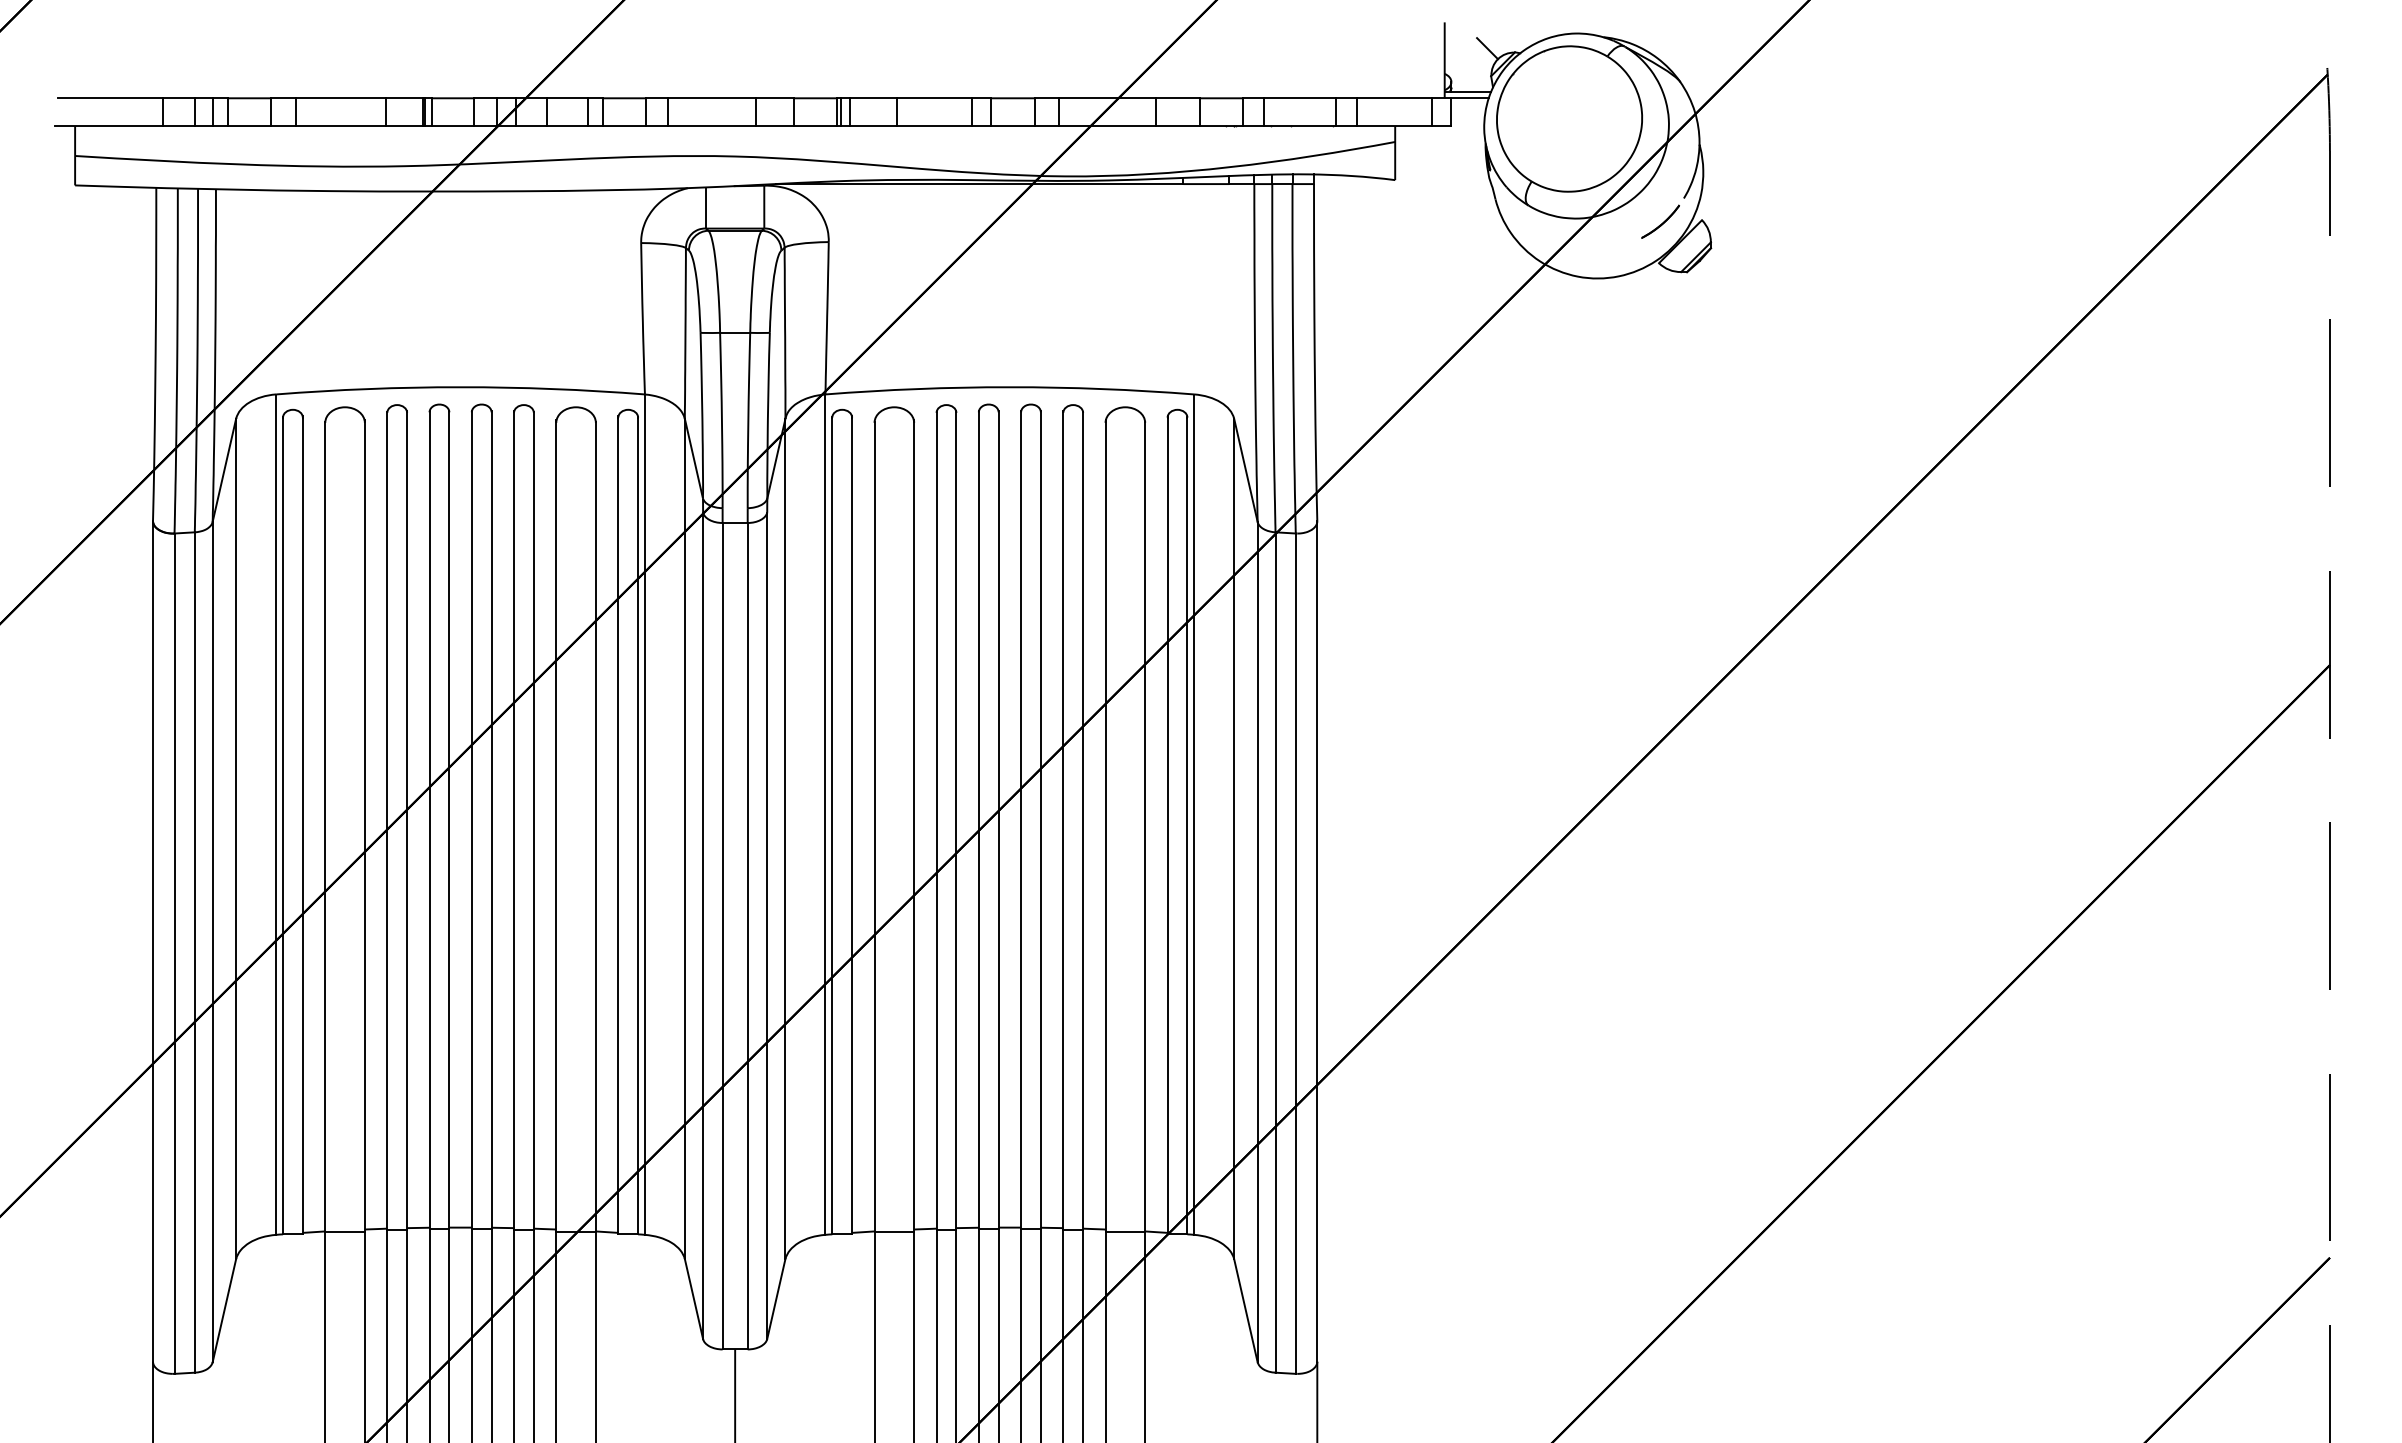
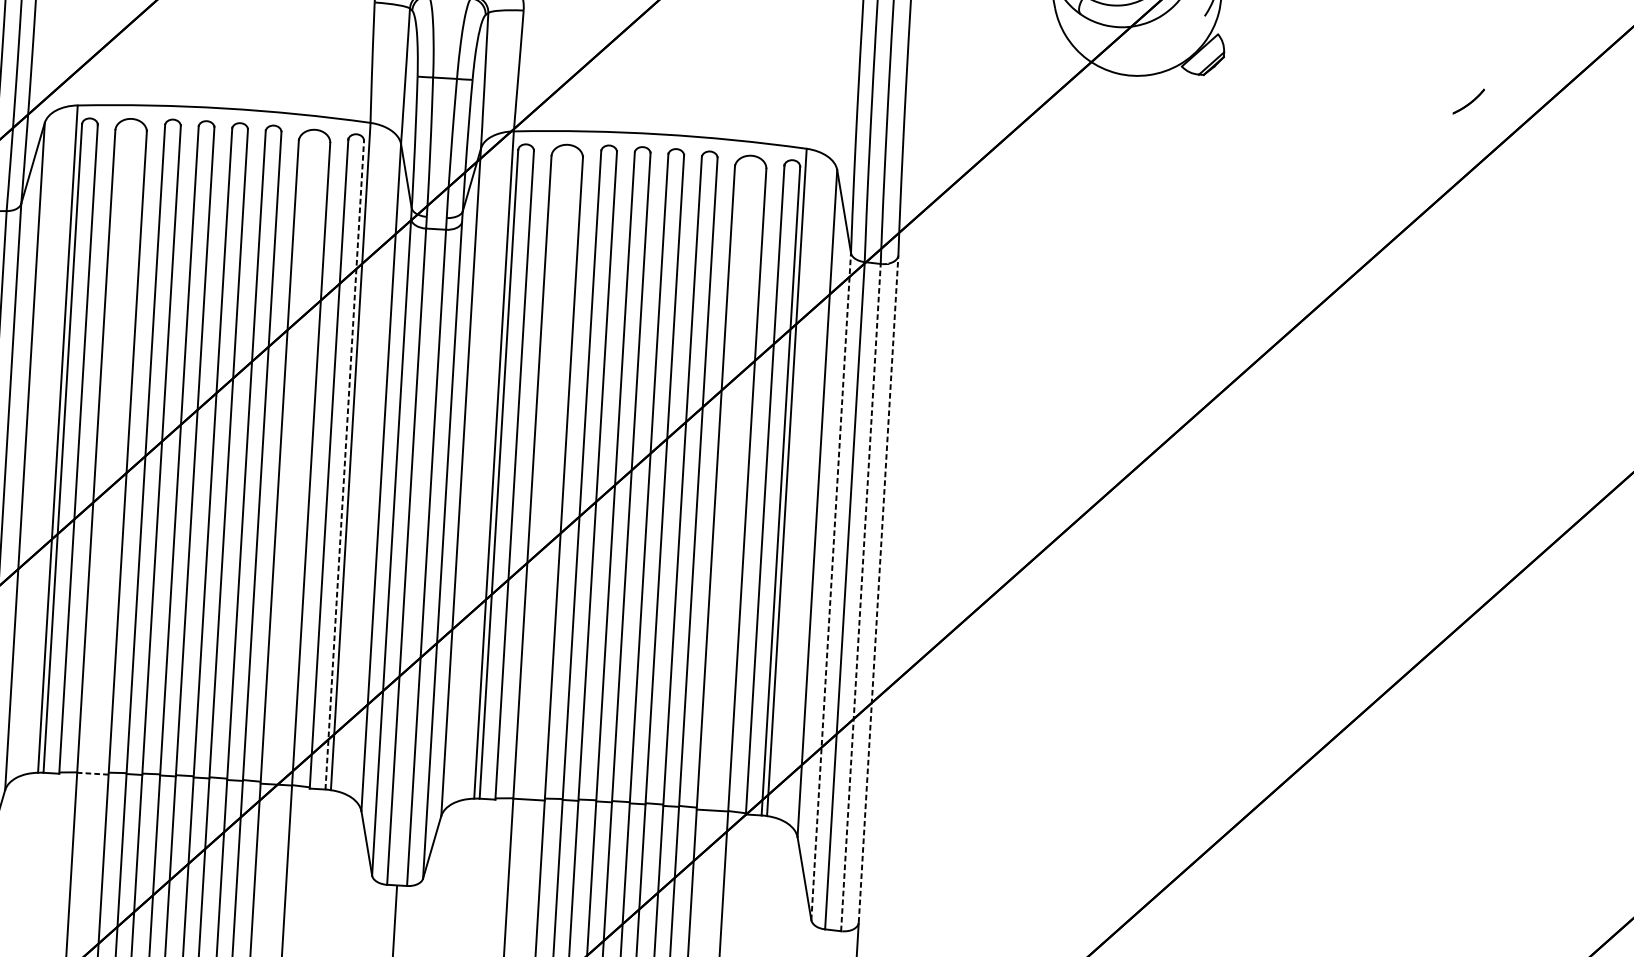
part: (1660, 221) -> (1468, 101), moved
line: (638, 825) -> (345, 464), solid -> dashed
line: (1257, 941) -> (831, 586), solid -> dashed
line: (1317, 941) -> (878, 588), solid -> dashed
line: (1295, 953) -> (860, 597), solid -> dashed
line: (345, 1231) -> (93, 773), solid -> dashed

